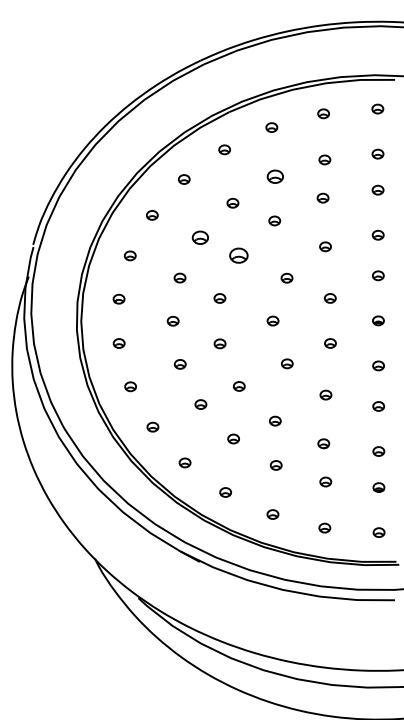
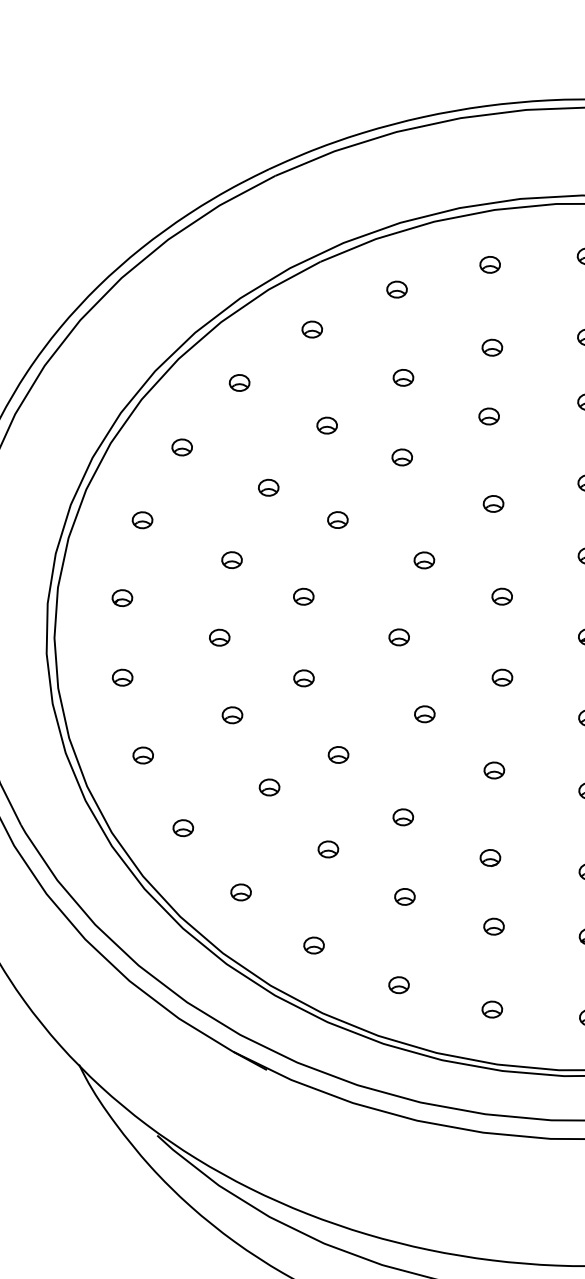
part: (275, 176) -> (403, 377), size x0.71
part: (200, 237) -> (268, 487), size x0.71
part: (238, 255) -> (337, 519), size x0.62

